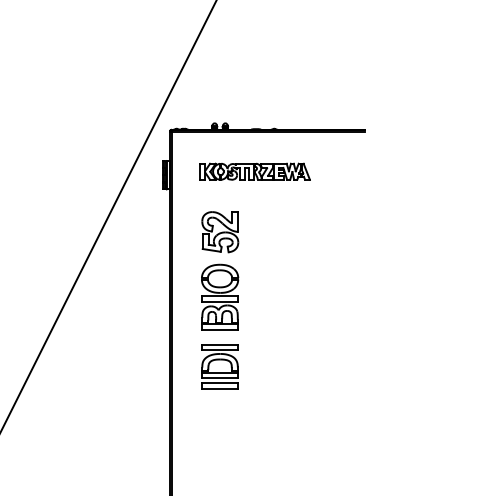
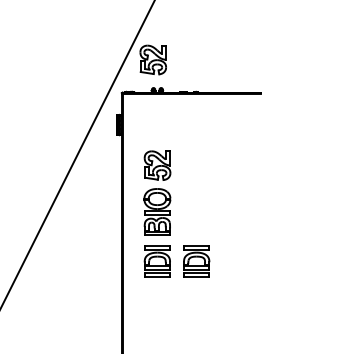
part: (214, 84) -> (153, 60), added
part: (254, 171) -> (181, 122), removed
part: (274, 366) -> (196, 261), added

